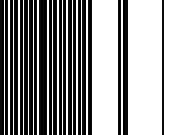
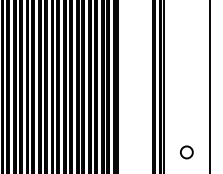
circle: (144, 117) -> (186, 151), added

